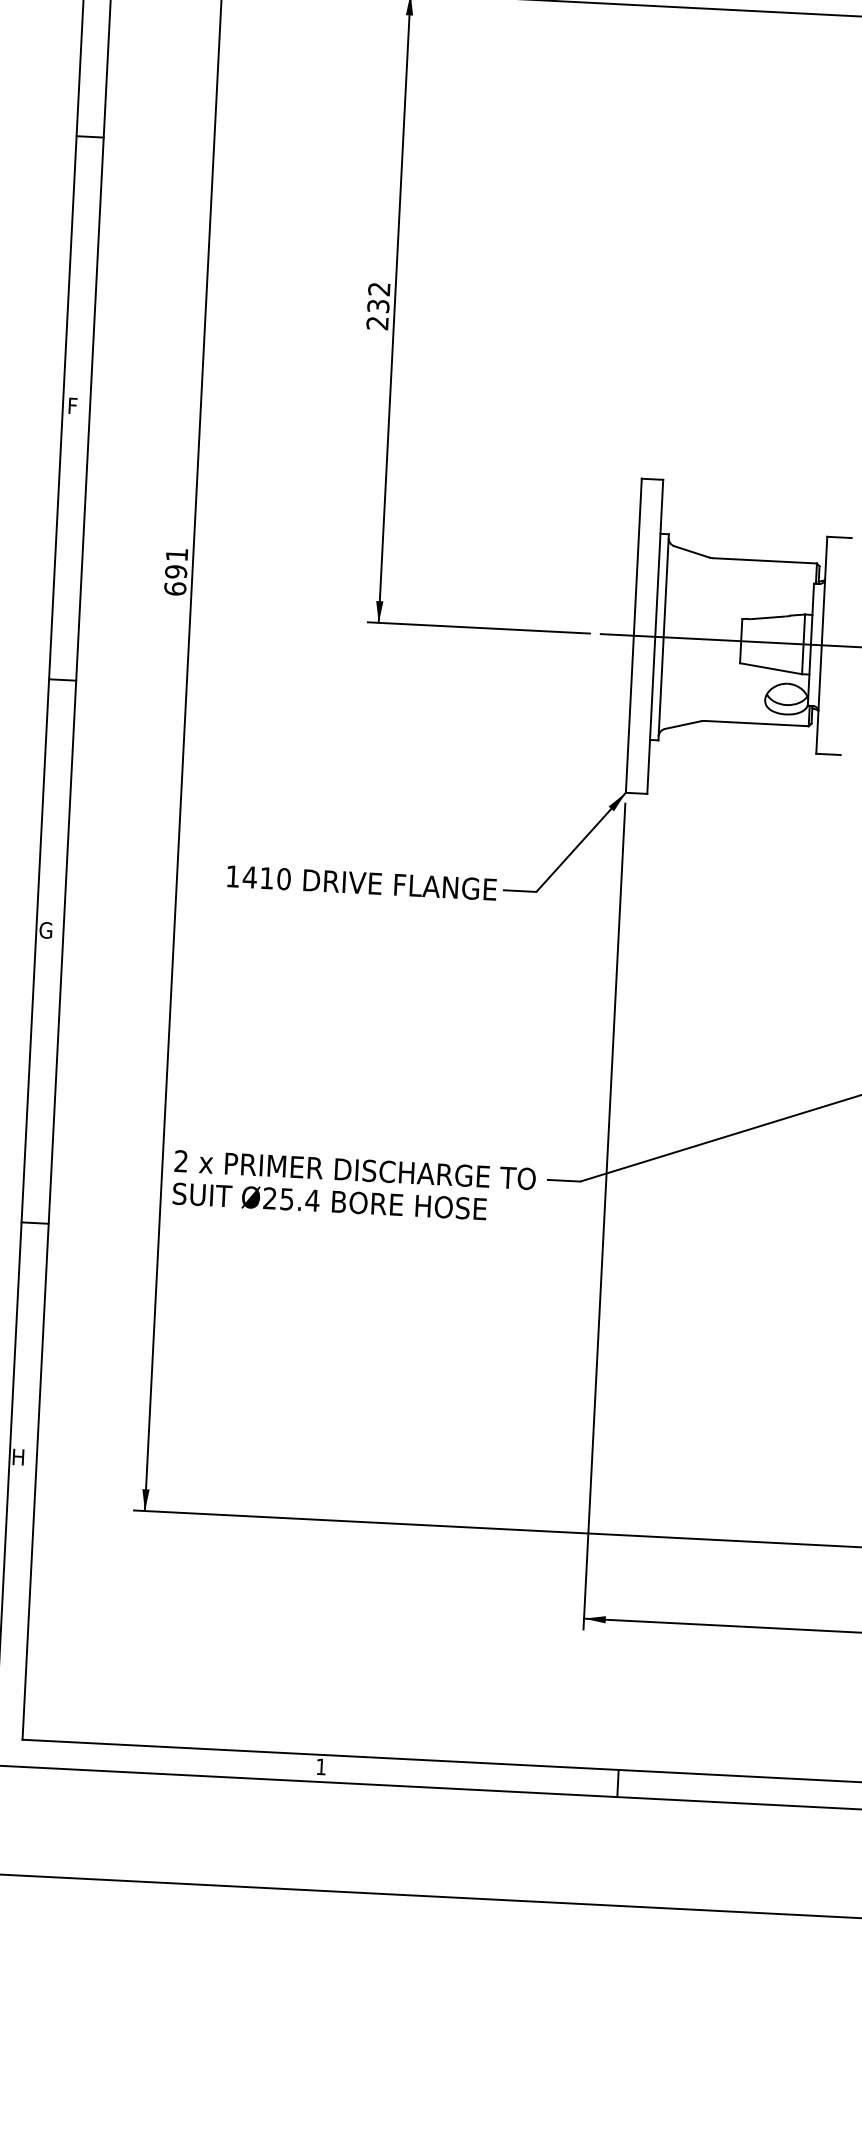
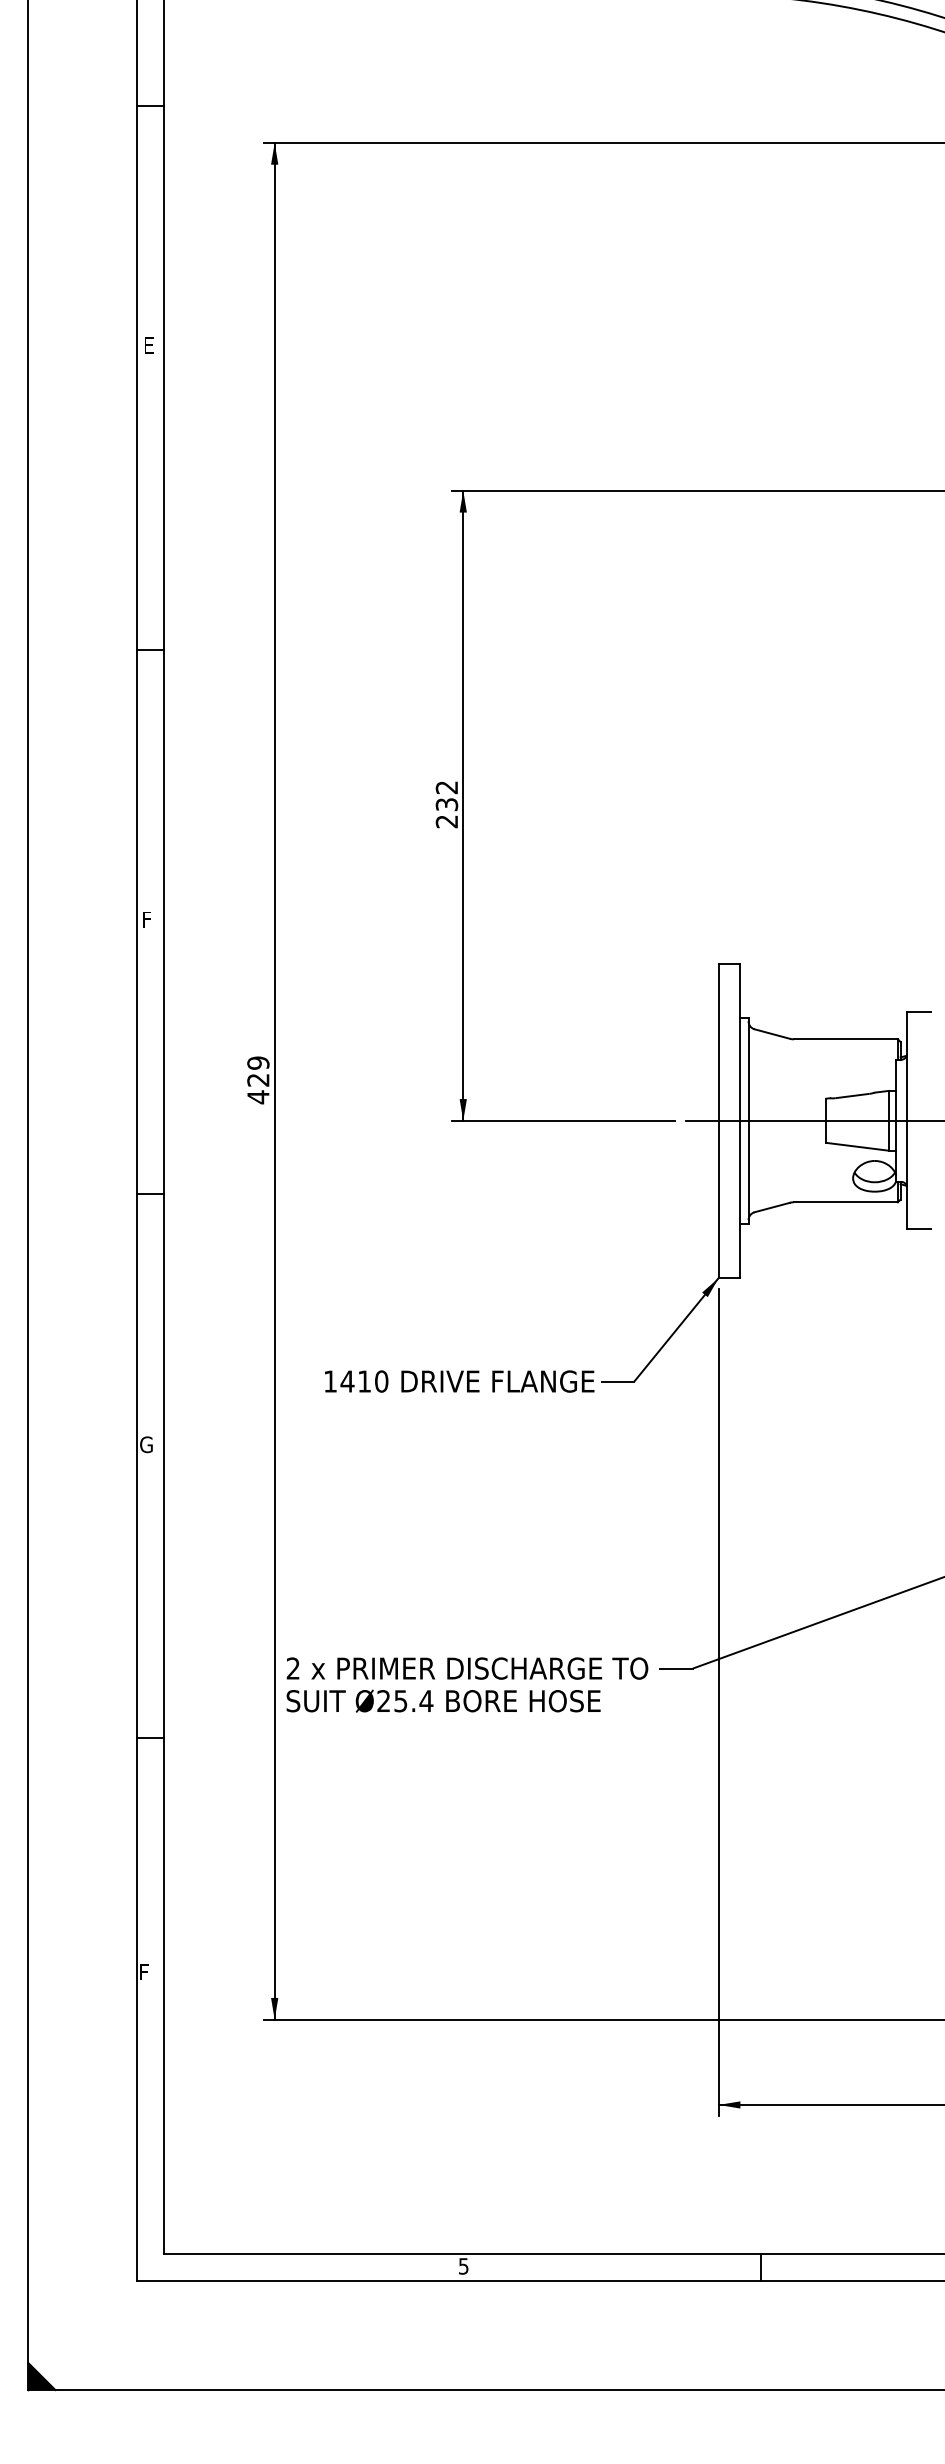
text: (176, 572) -> (258, 1080), 691 -> 429
text: (19, 1456) -> (146, 1971), H -> F
text: (321, 1767) -> (463, 2266), 1 -> 5

